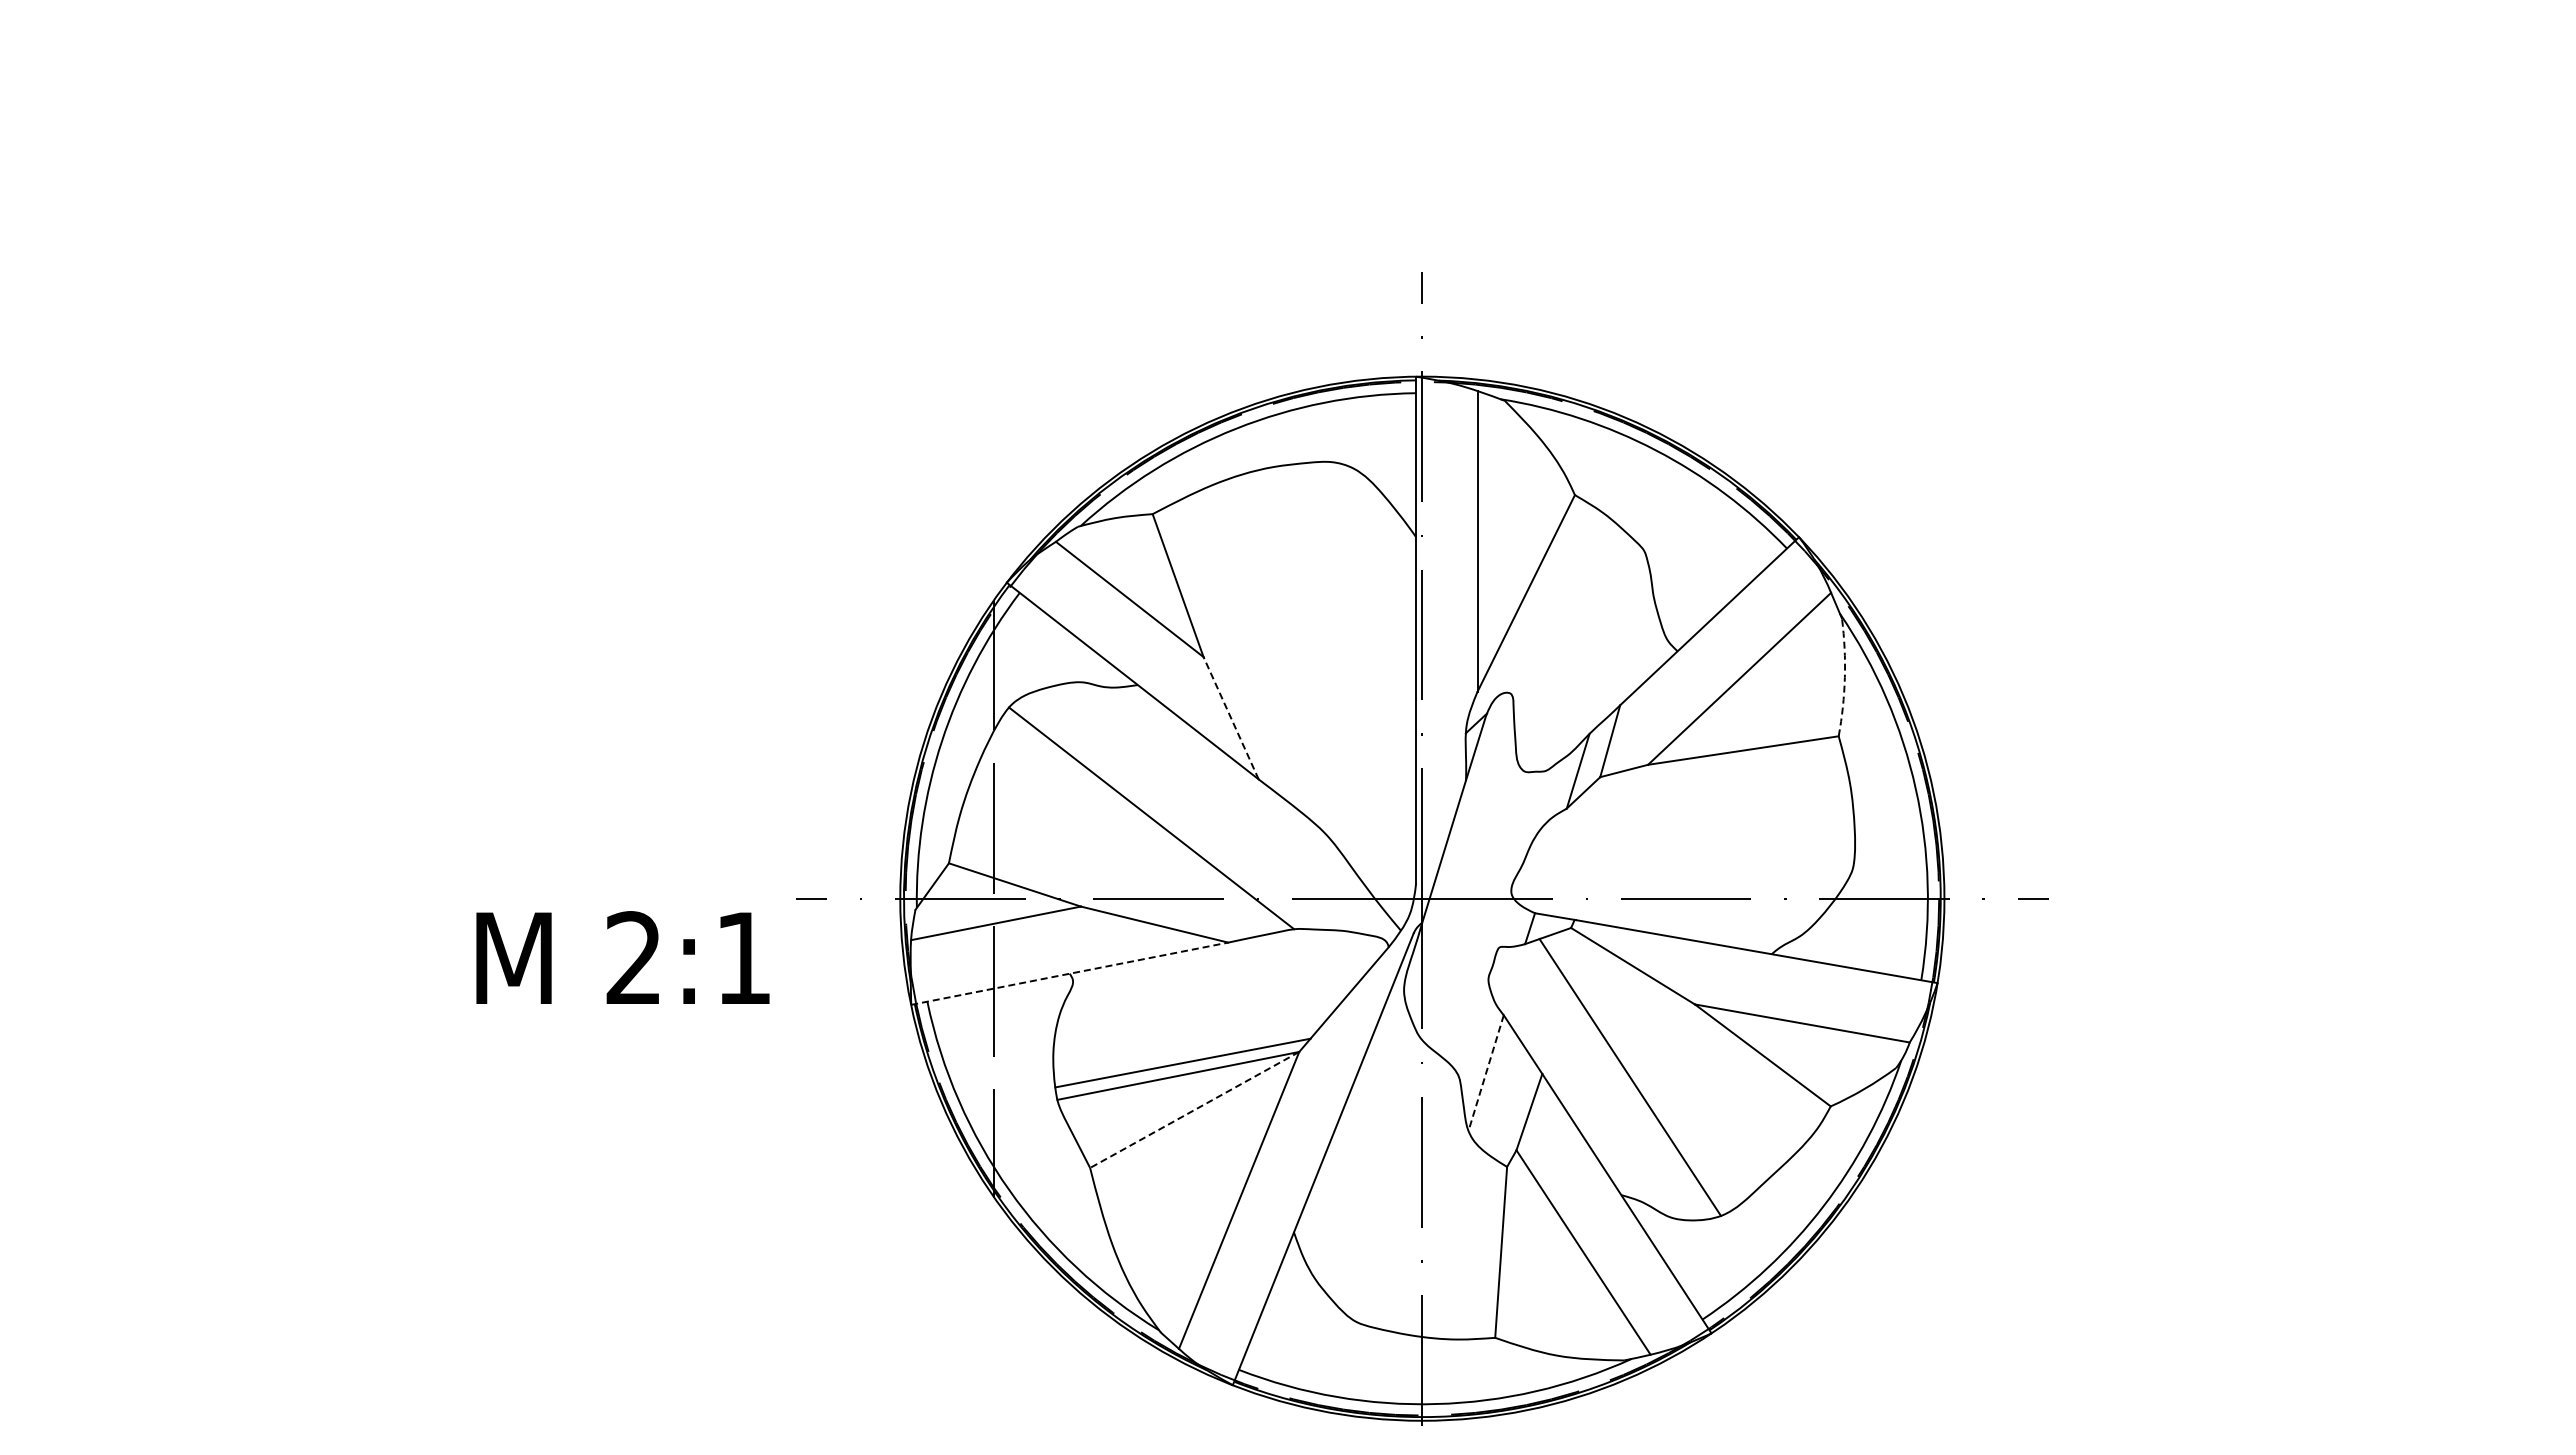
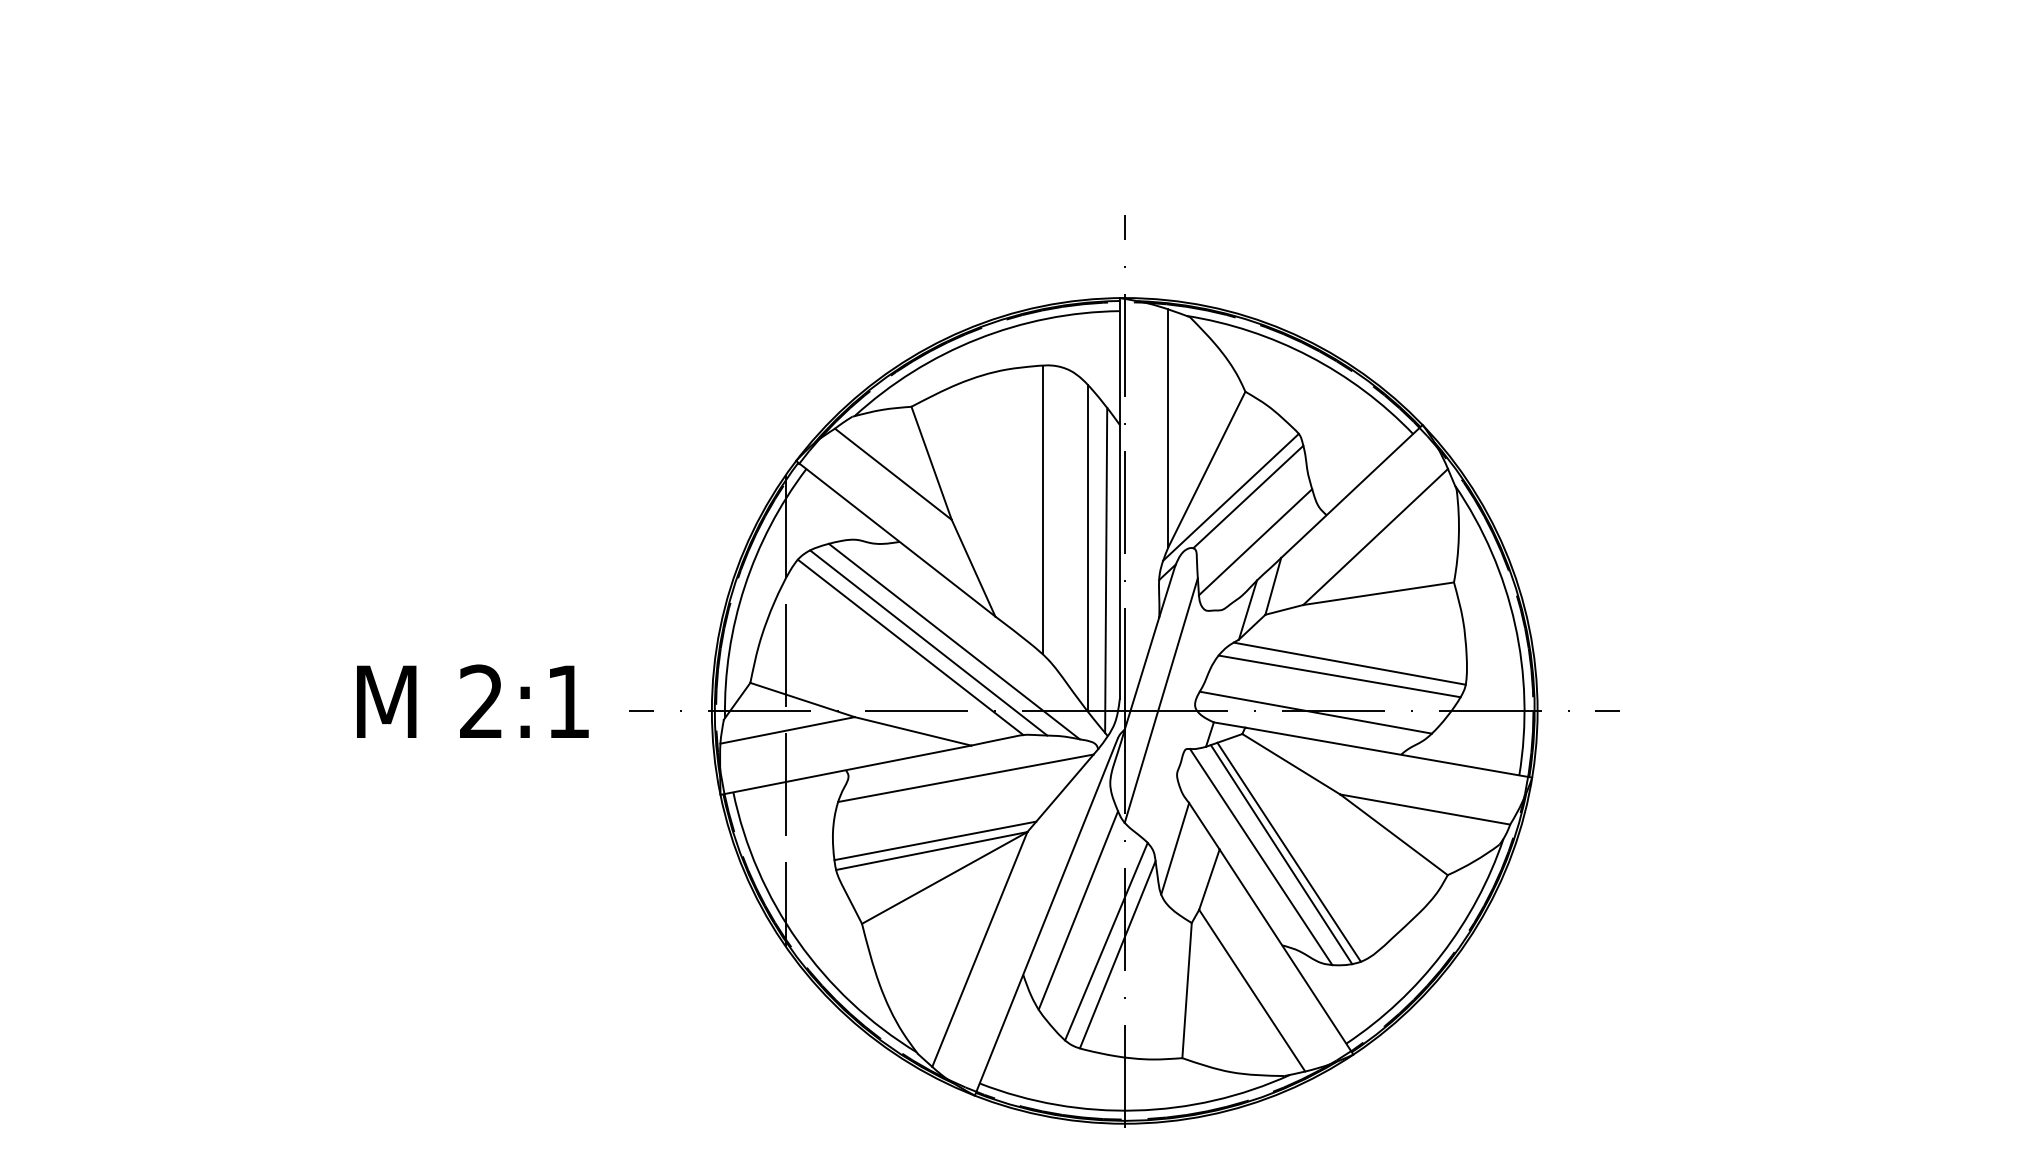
line: (1556, 628) -> (1230, 497), added
line: (1578, 628) -> (1248, 497), added
line: (1318, 644) -> (1042, 509), added
arc: (1844, 677) -> (1458, 535), dashed -> solid
line: (1587, 685) -> (1255, 542), added
line: (1375, 692) -> (1087, 547), added
line: (1230, 717) -> (973, 567), dashed -> solid
line: (1398, 720) -> (1105, 569), added
line: (1206, 810) -> (954, 641), added
line: (1174, 812) -> (928, 642), added
line: (1706, 838) -> (1349, 663), added
line: (1694, 854) -> (1339, 675), added
line: (1468, 885) -> (1161, 700), added
line: (1663, 900) -> (1315, 712), added
text: (622, 957) -> (472, 701), moved
line: (1069, 973) -> (845, 770), dashed -> solid
line: (1221, 983) -> (965, 777), added
line: (1486, 1073) -> (1175, 849), dashed -> solid
line: (1620, 1079) -> (1281, 853), added
line: (1594, 1083) -> (1260, 857), added
line: (1194, 1109) -> (944, 877), dashed -> solid
line: (1363, 1150) -> (1078, 910), added
line: (1398, 1190) -> (1105, 941), added
line: (1413, 1206) -> (1117, 954), added

